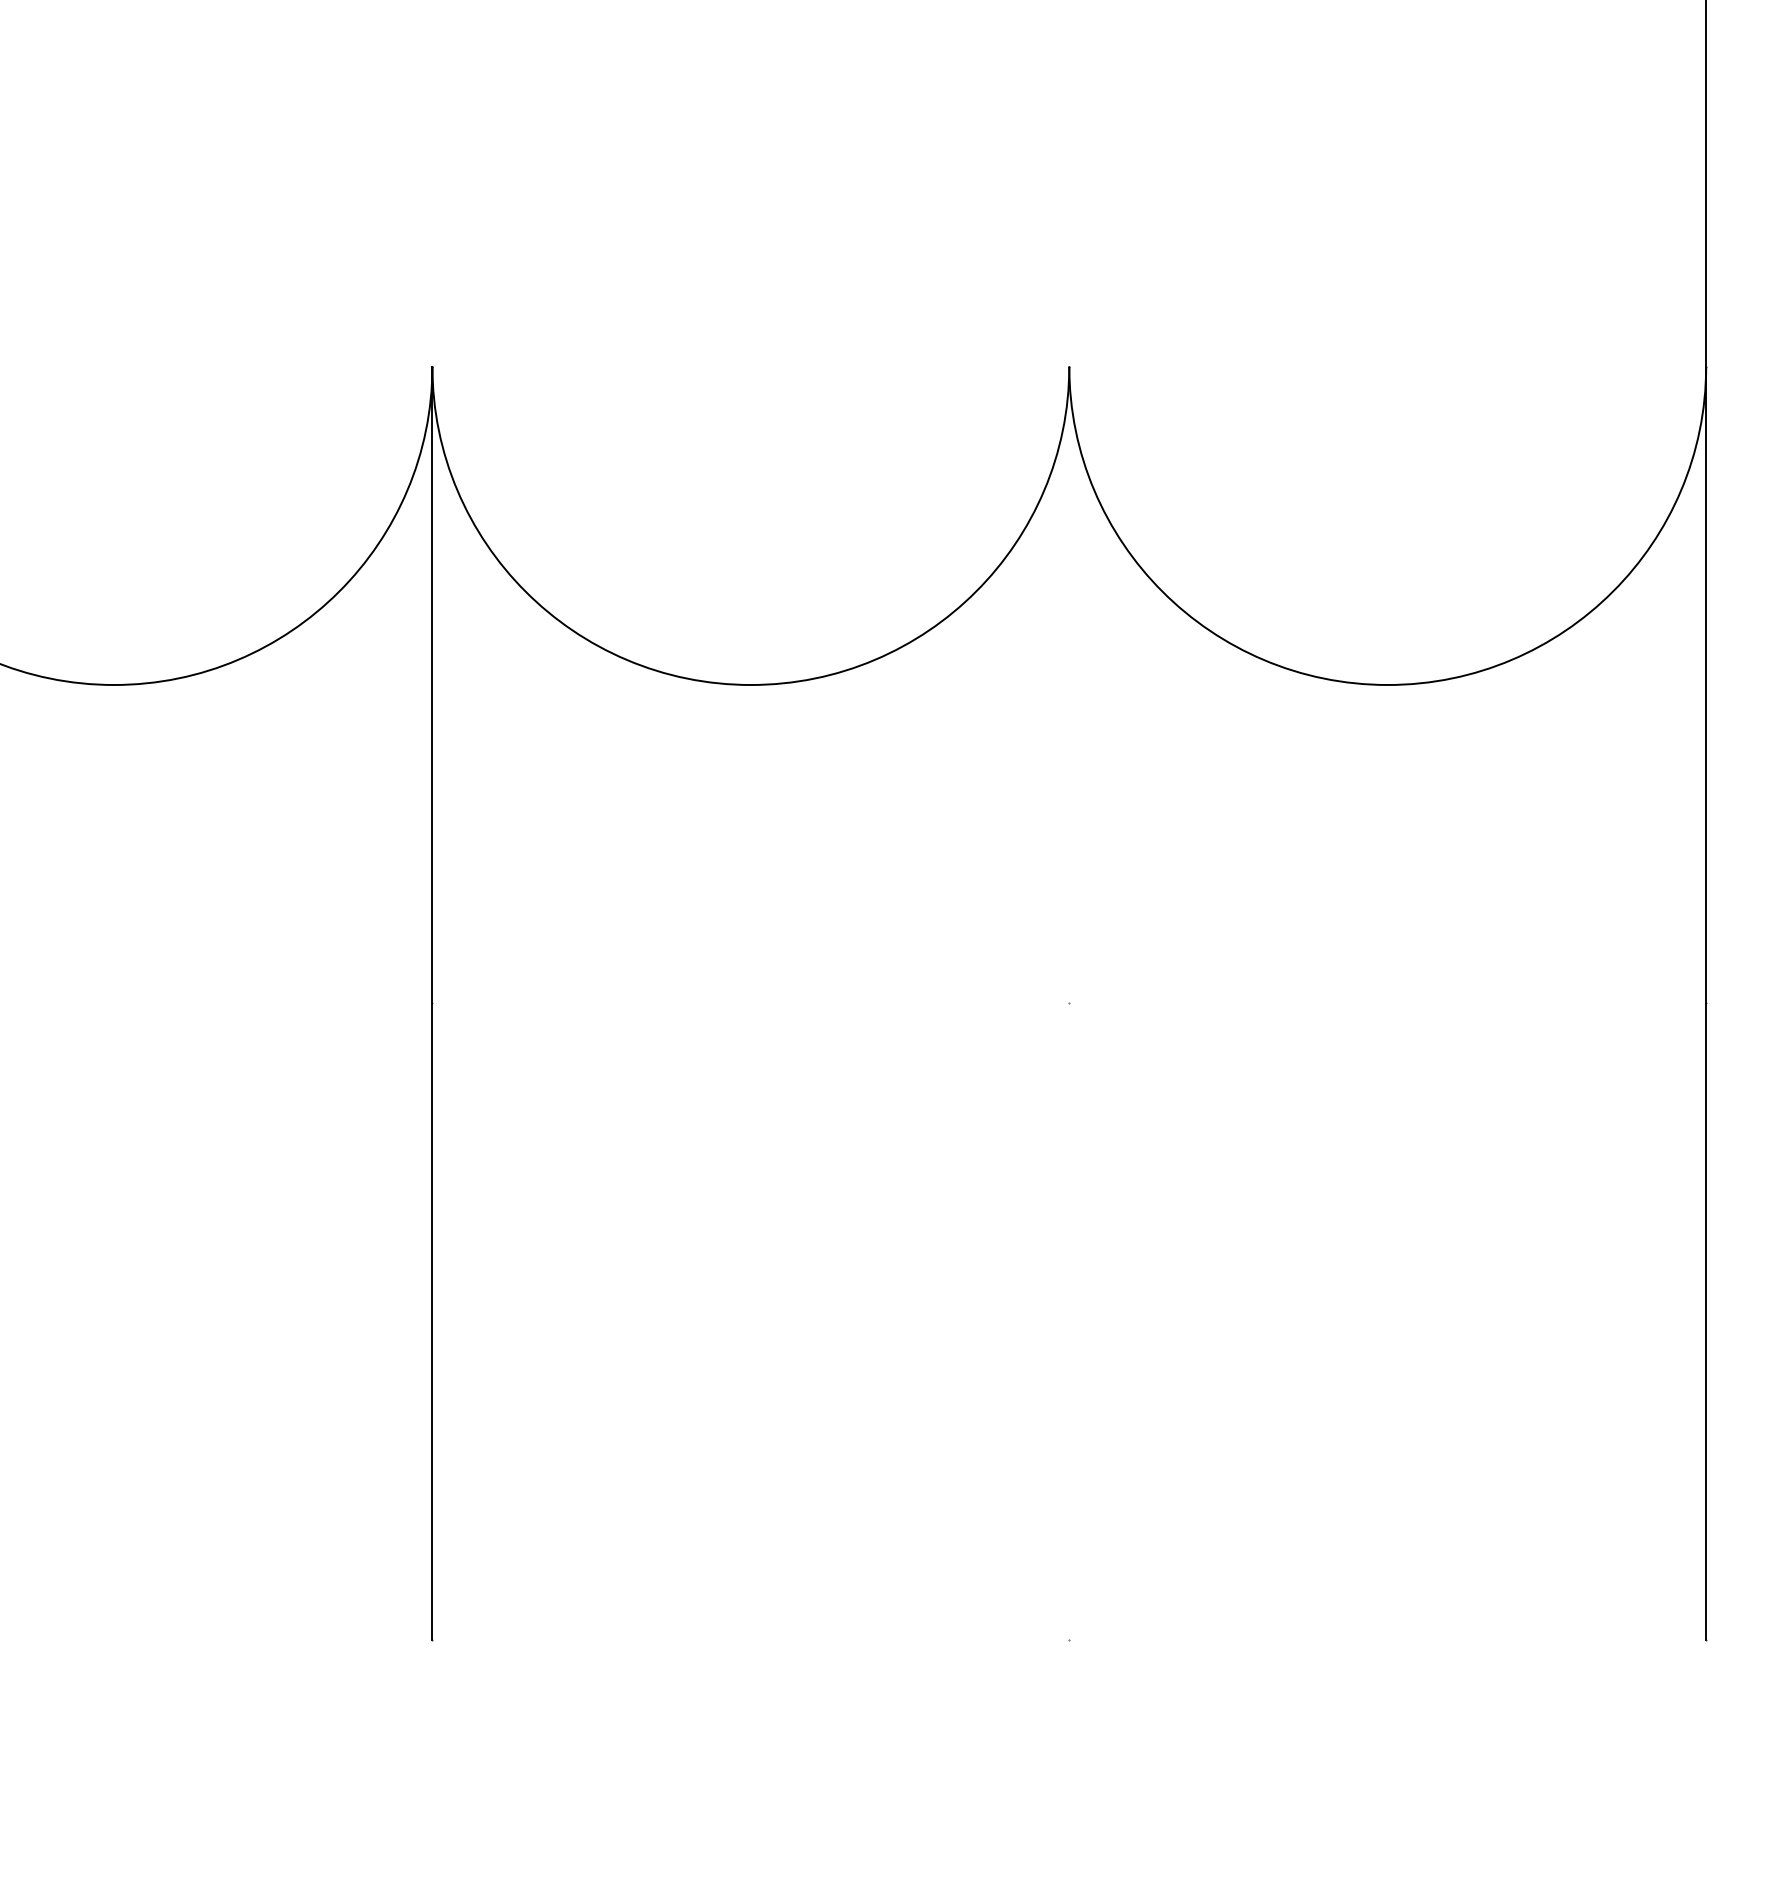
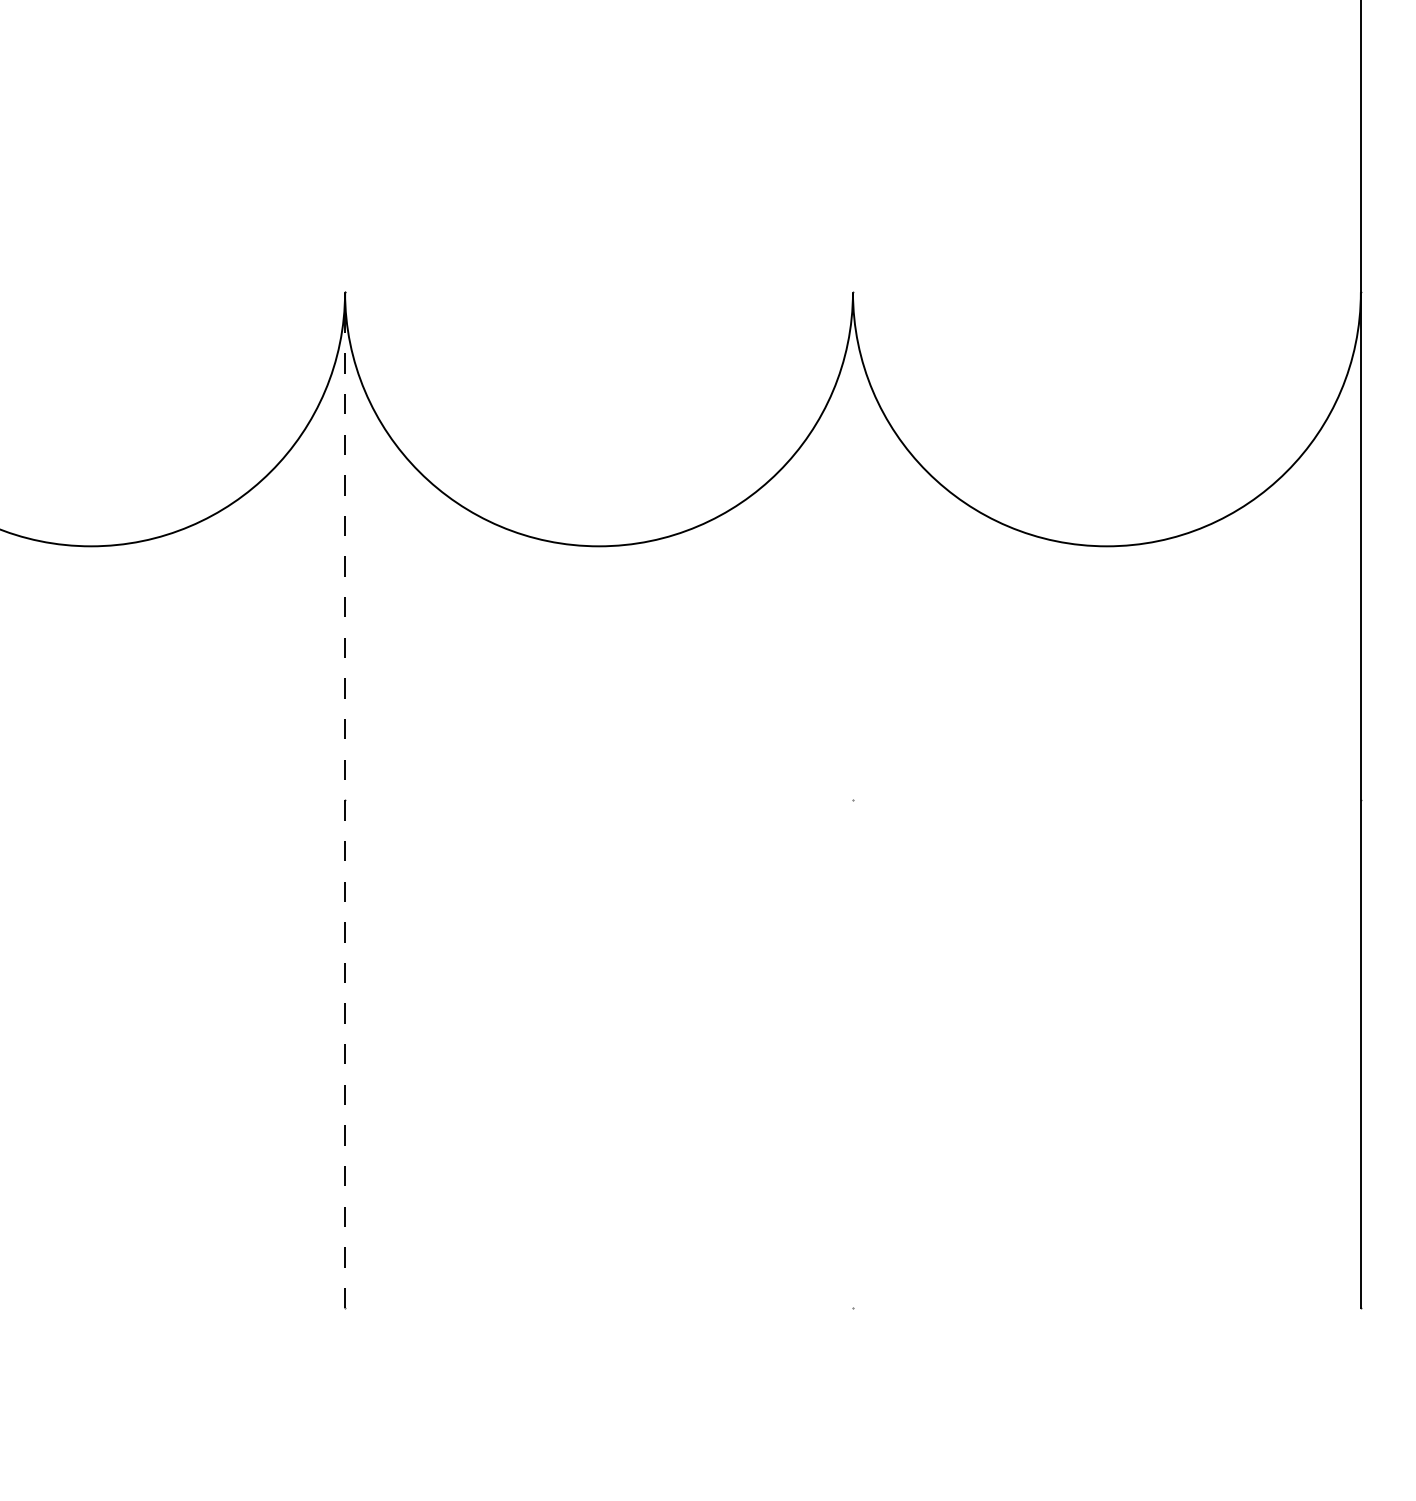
line: (432, 1003) -> (345, 800), solid -> dashed

